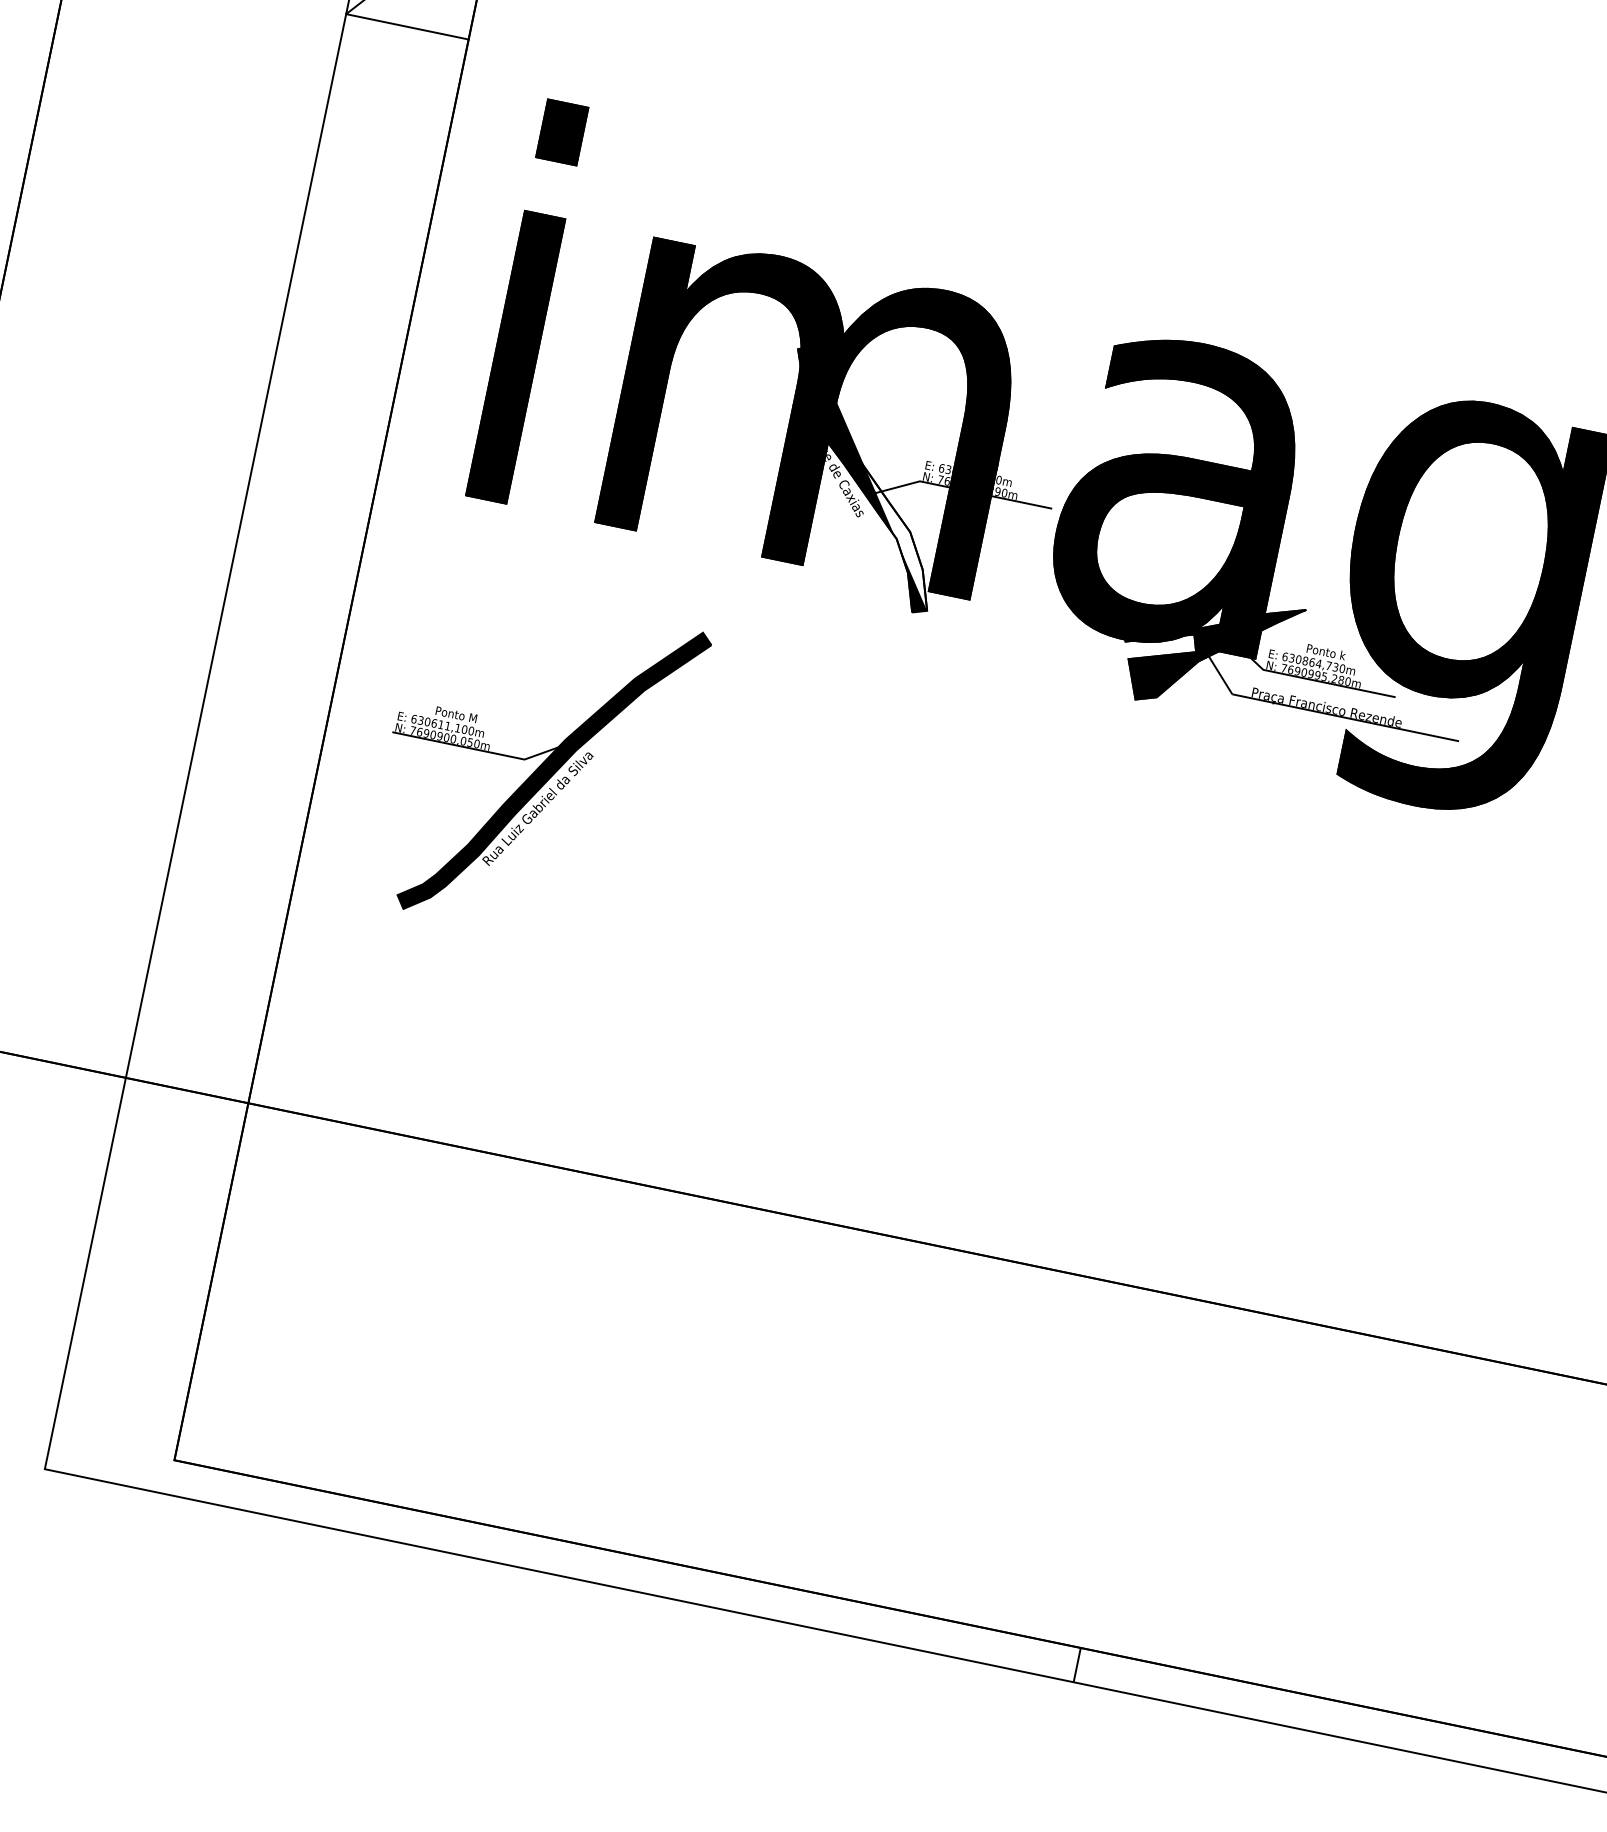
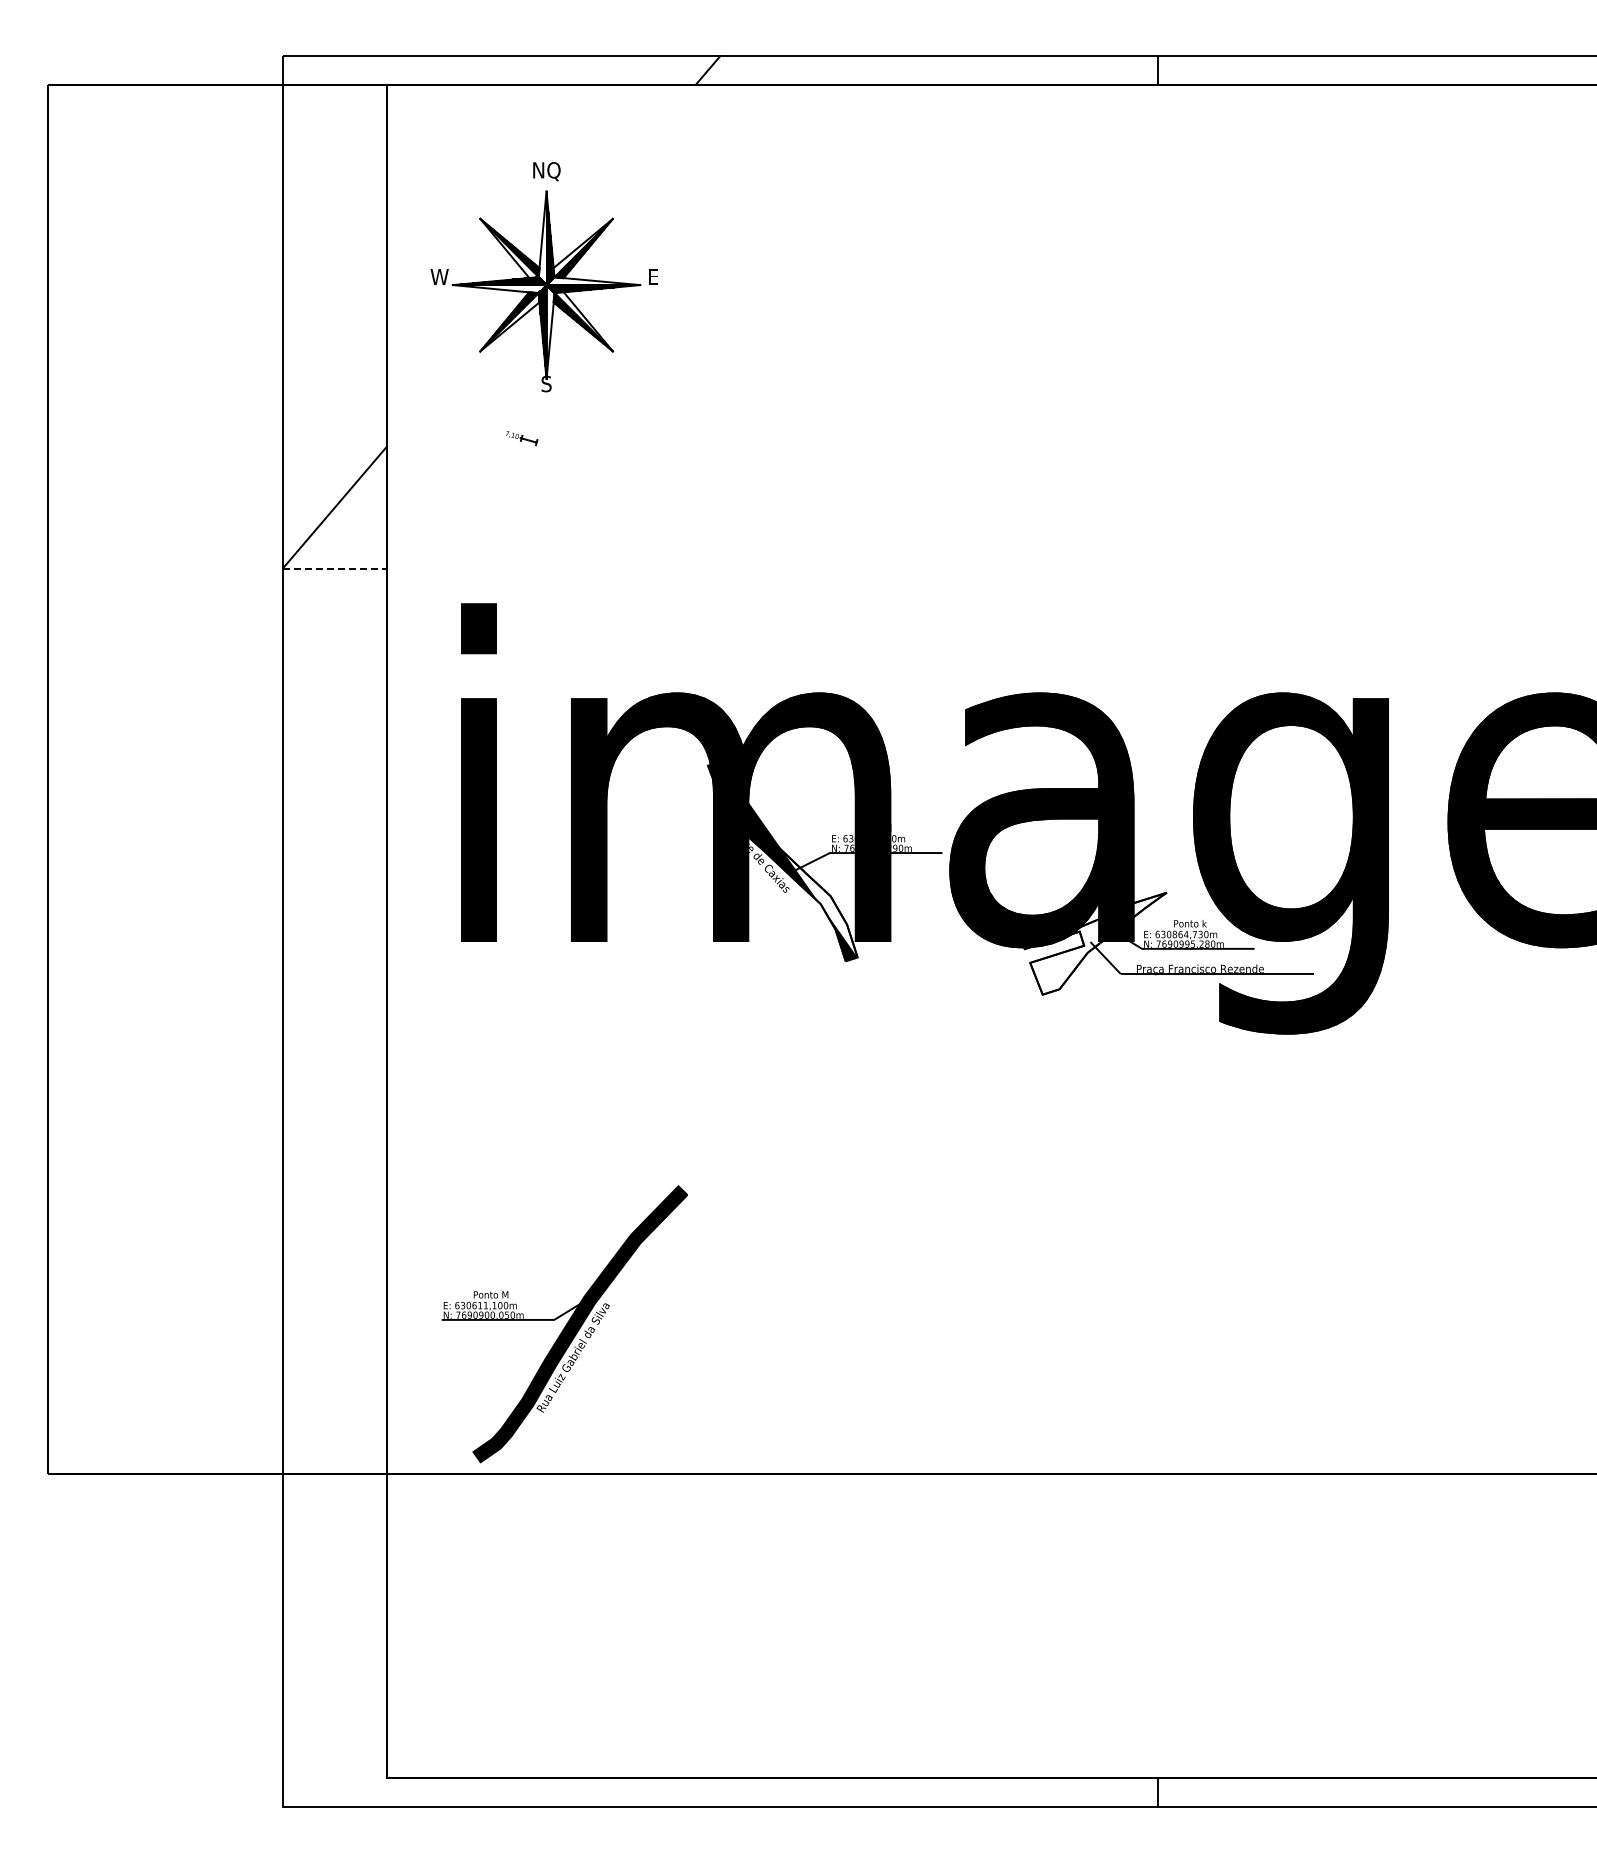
line: (408, 26) -> (335, 568), solid -> dashed
fill: (1206, 651) -> (1092, 943), removed
part: (535, 767) -> (564, 1324), moved

